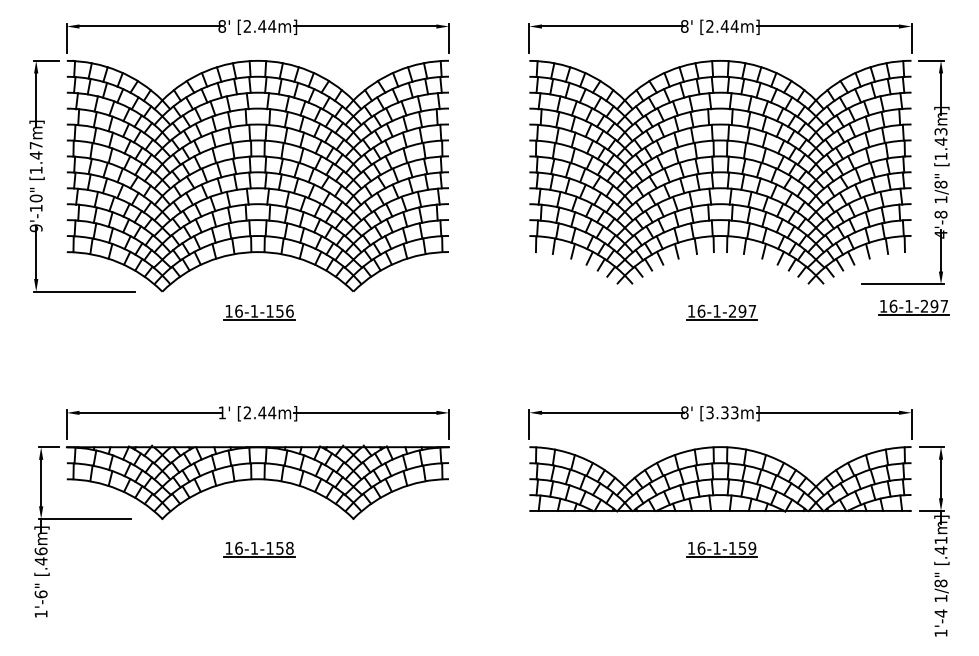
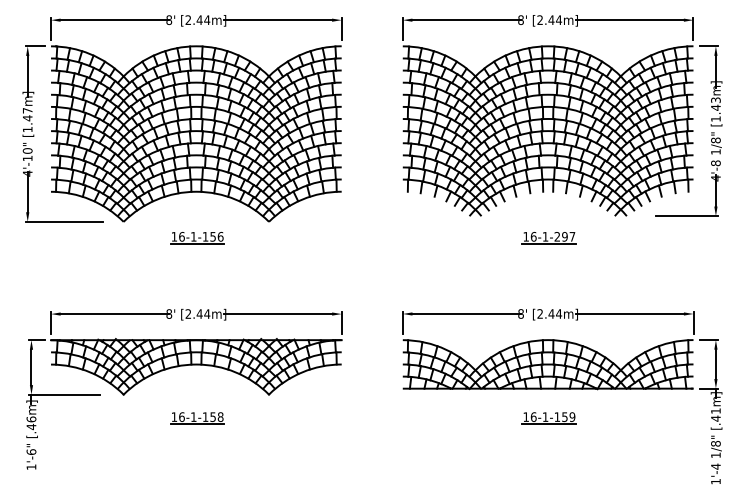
text: (35, 228) -> (27, 173), 9'-10" -> 4'-10"
part: (913, 307) -> (694, 233), removed
text: (222, 412) -> (169, 313), 1' -> 8'
text: (722, 412) -> (549, 313), [3.33m] -> [2.44m]

